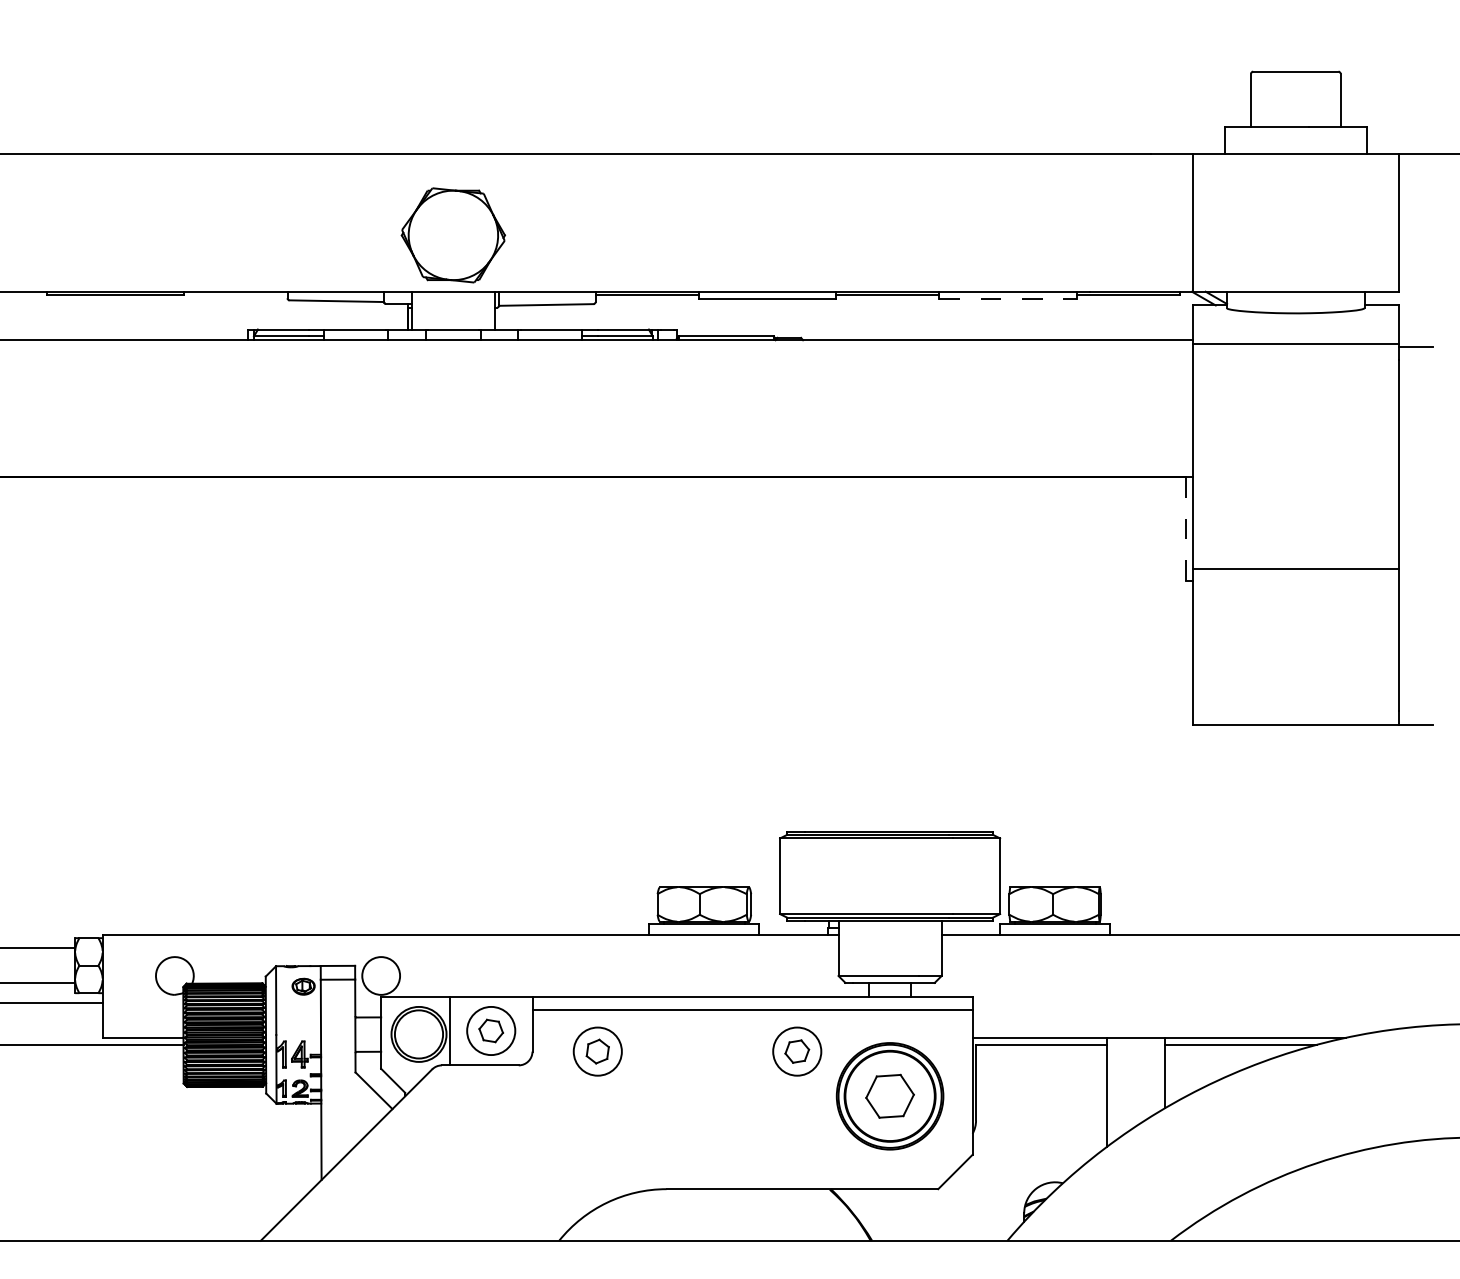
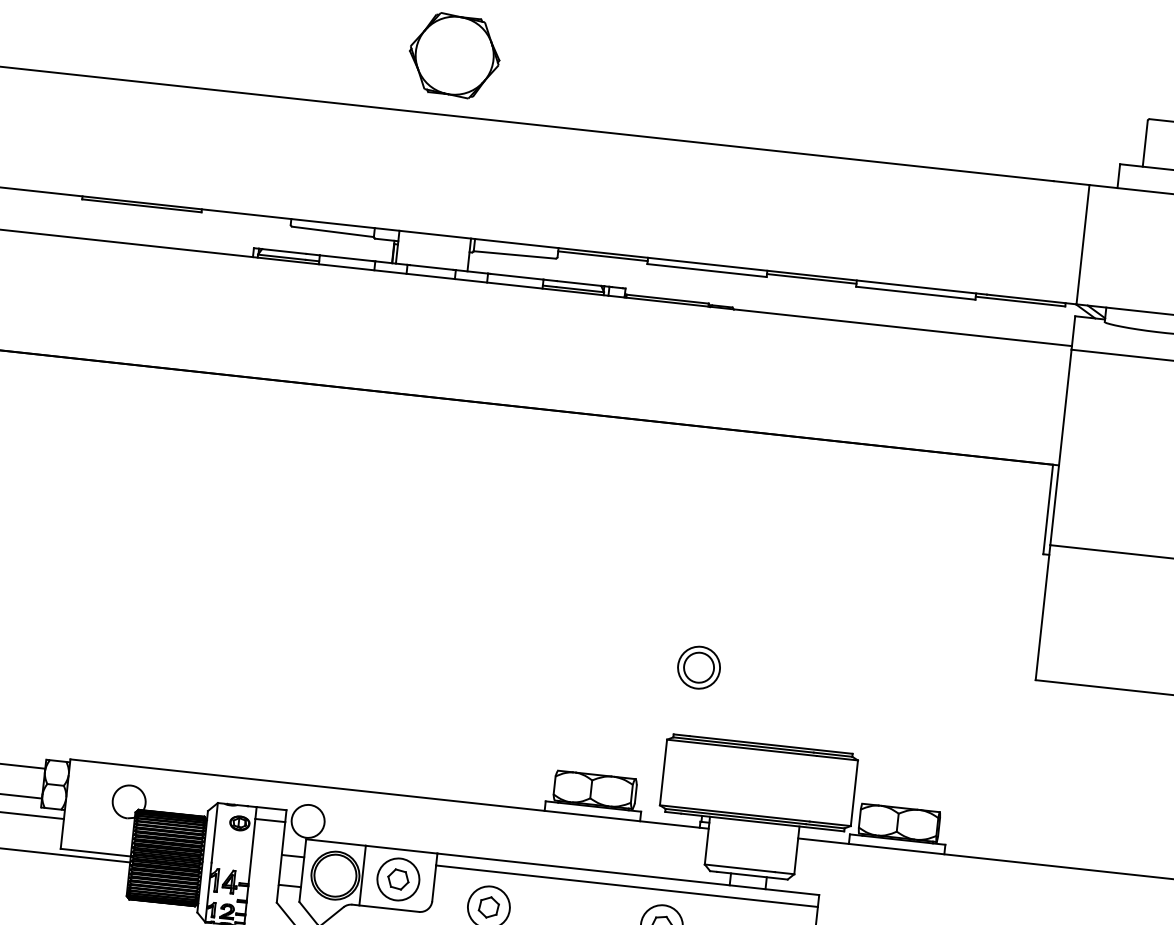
part: (452, 235) -> (453, 55), moved
line: (1008, 298) -> (916, 292), dashed -> solid
line: (1185, 528) -> (1047, 509), dashed -> solid
part: (807, 752) -> (698, 667), added

